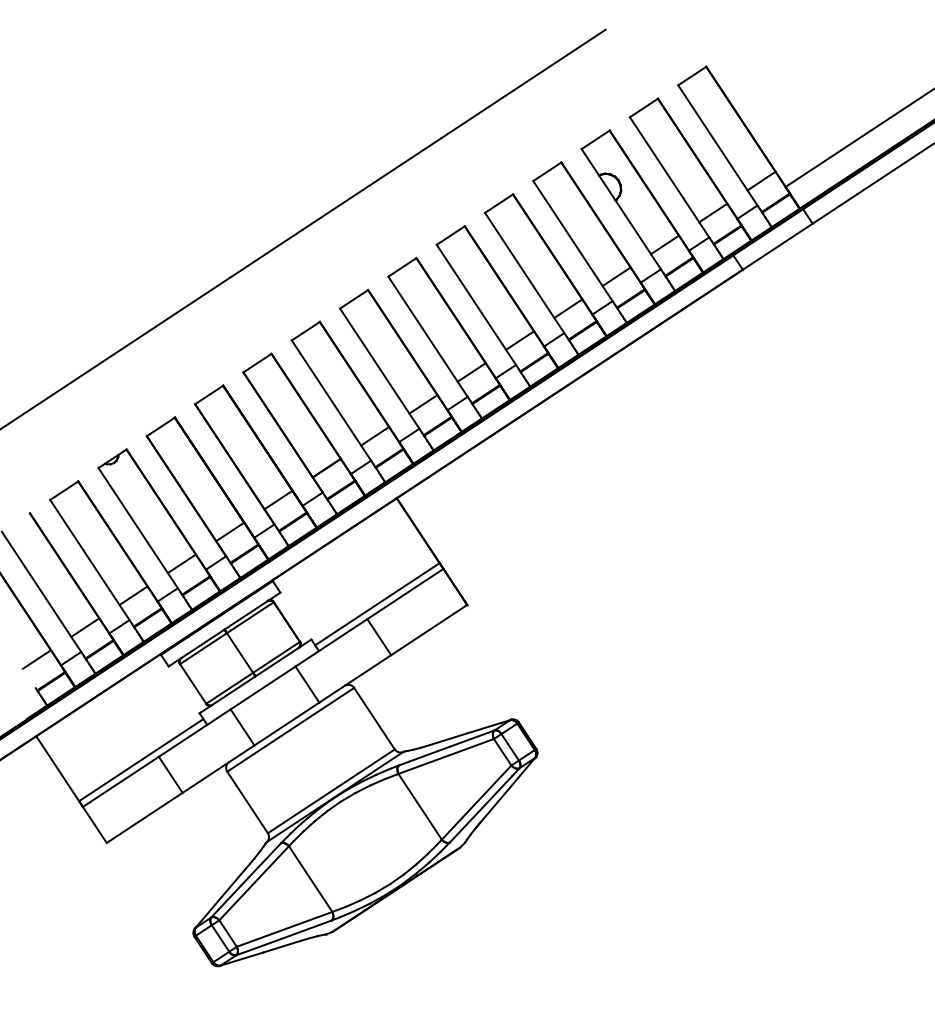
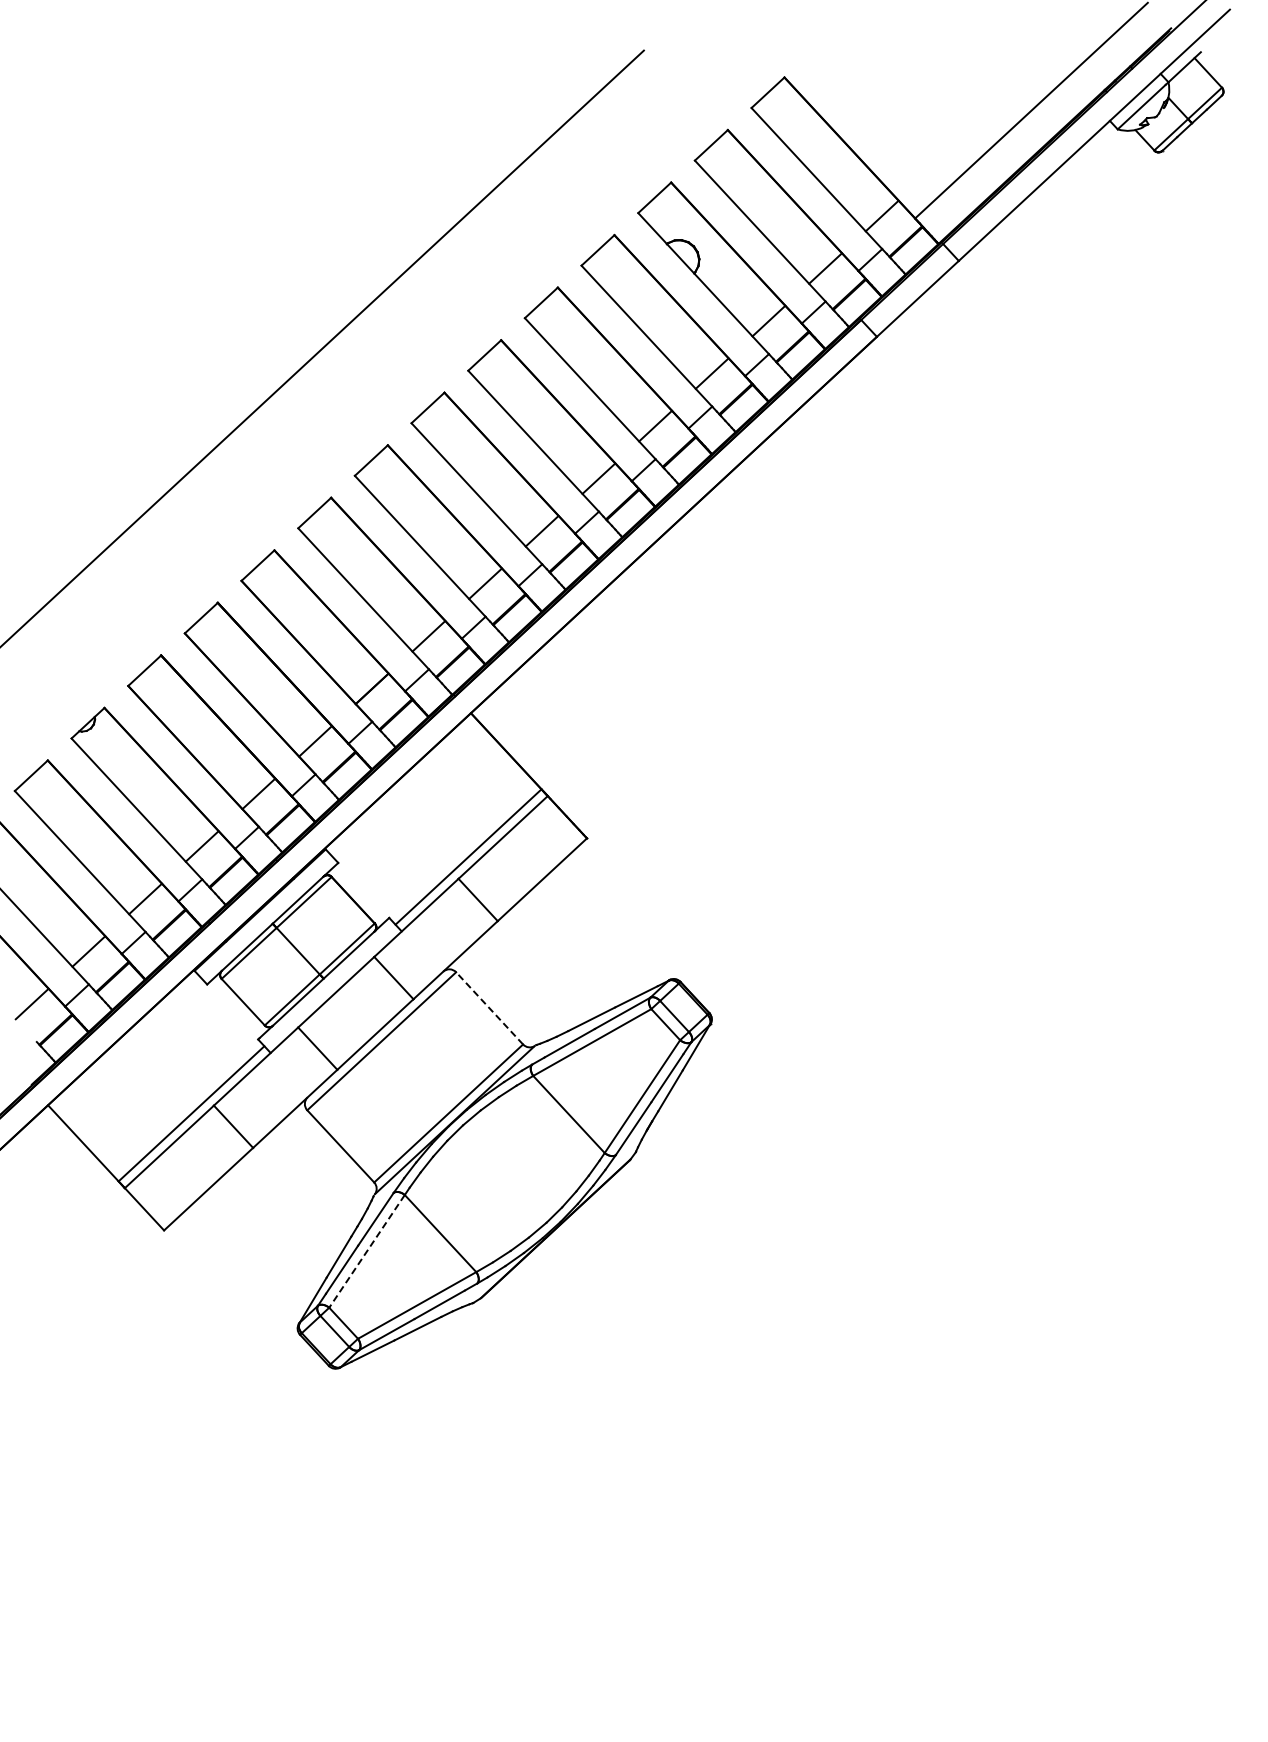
line: (374, 718) -> (489, 1008), solid -> dashed
line: (254, 883) -> (367, 1251), solid -> dashed

